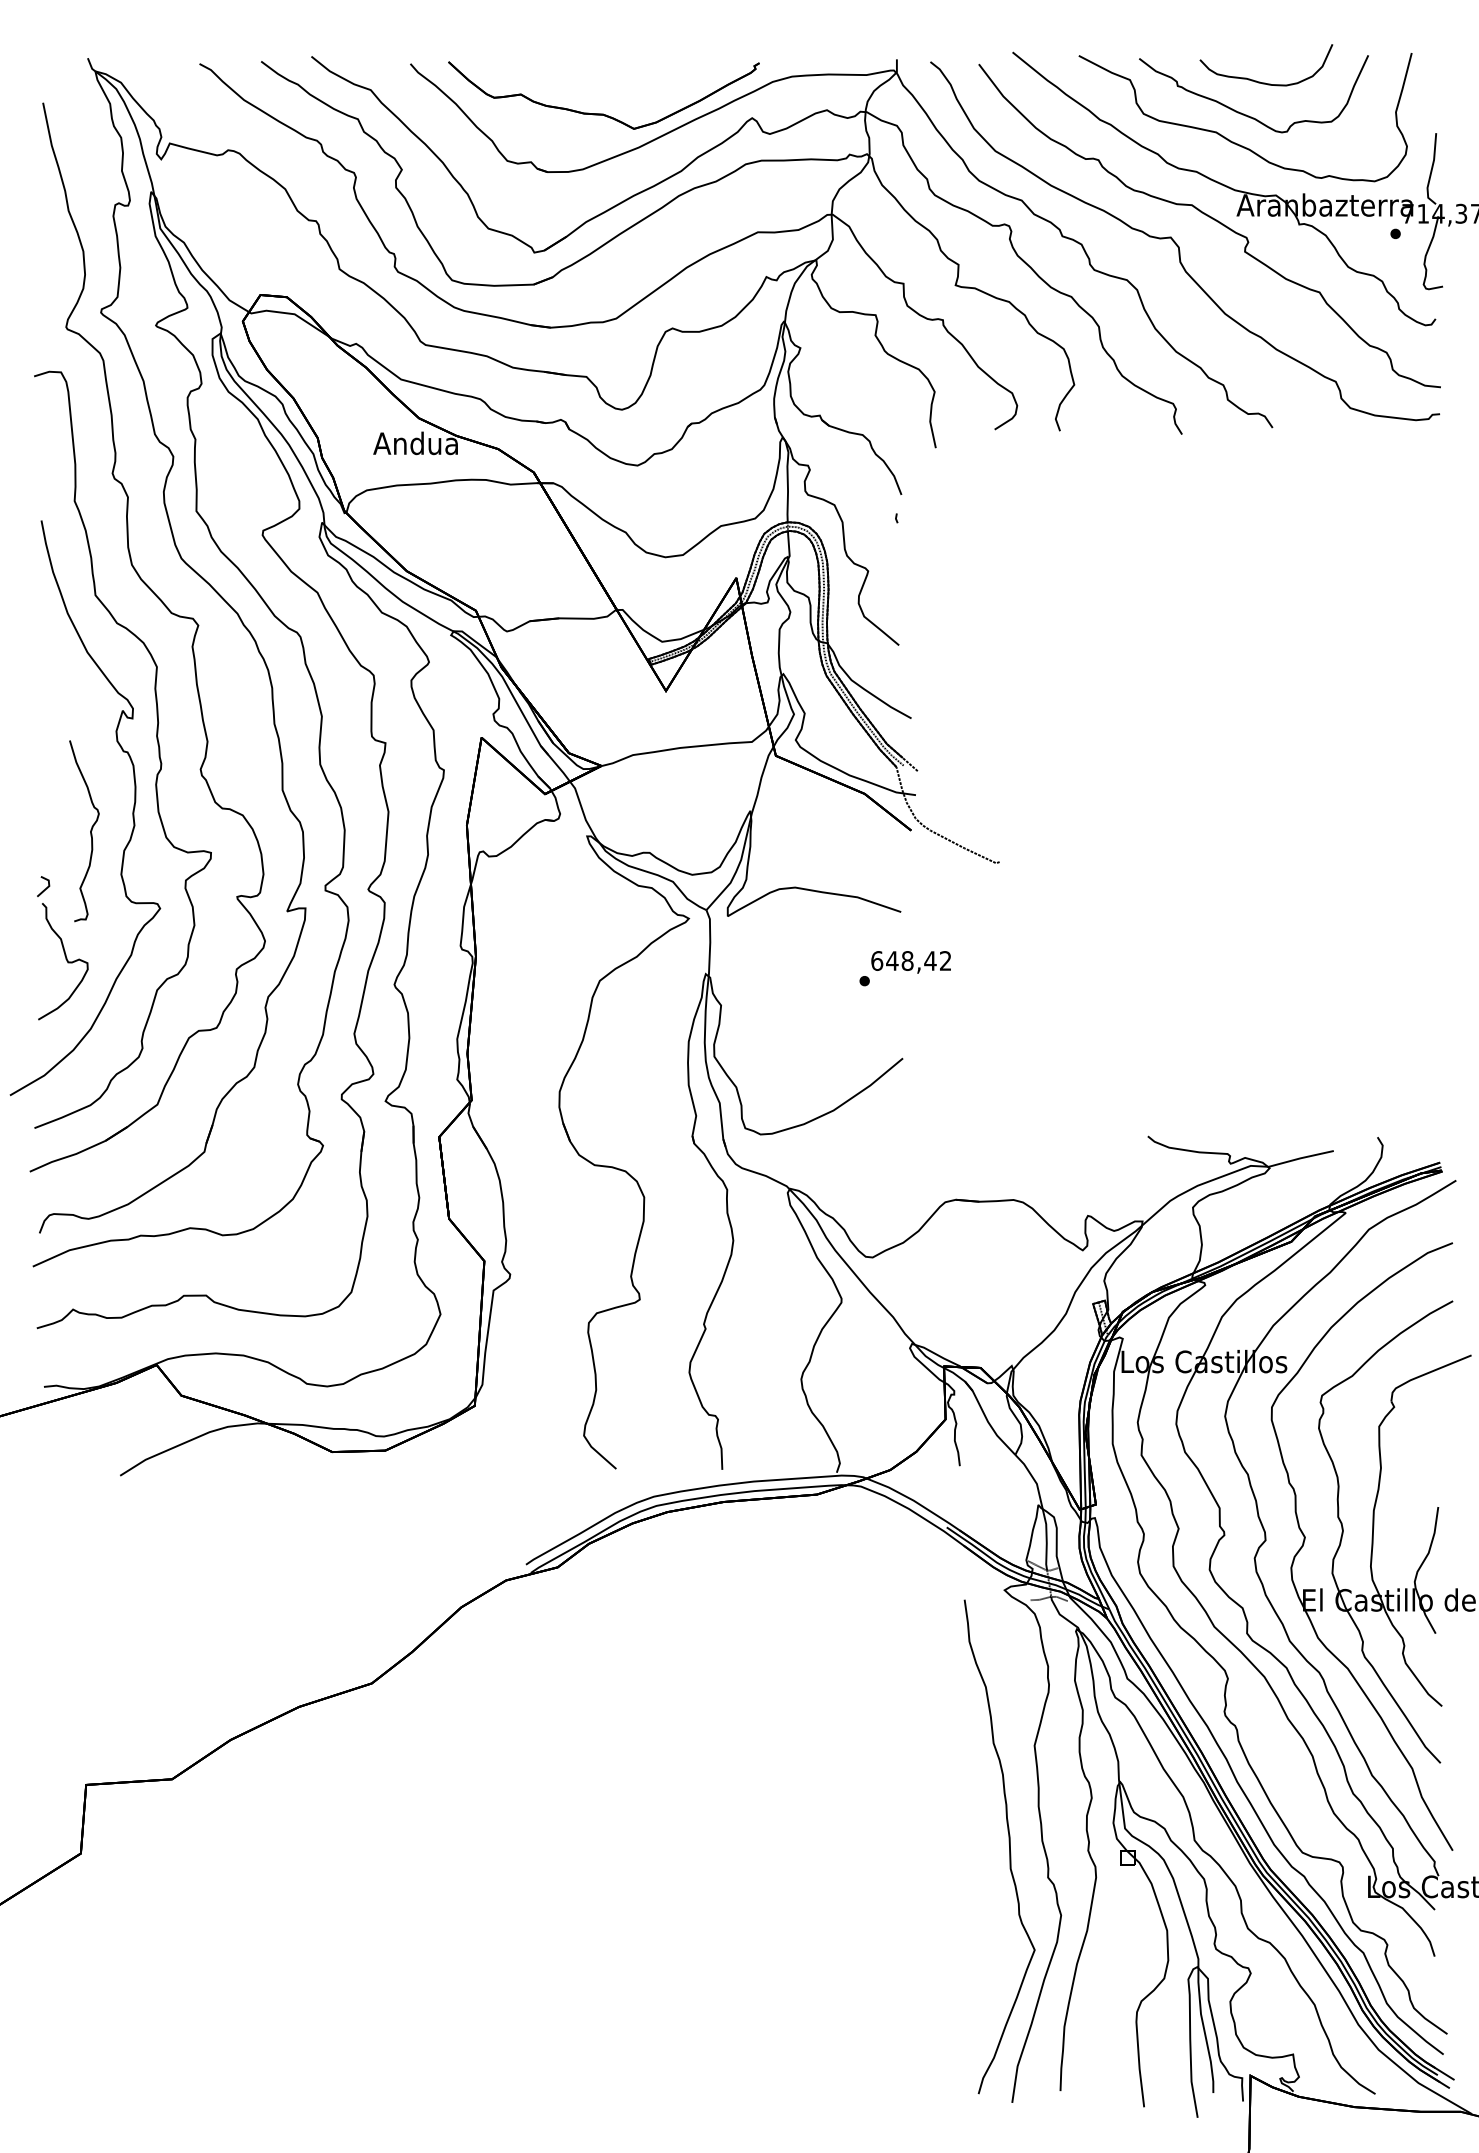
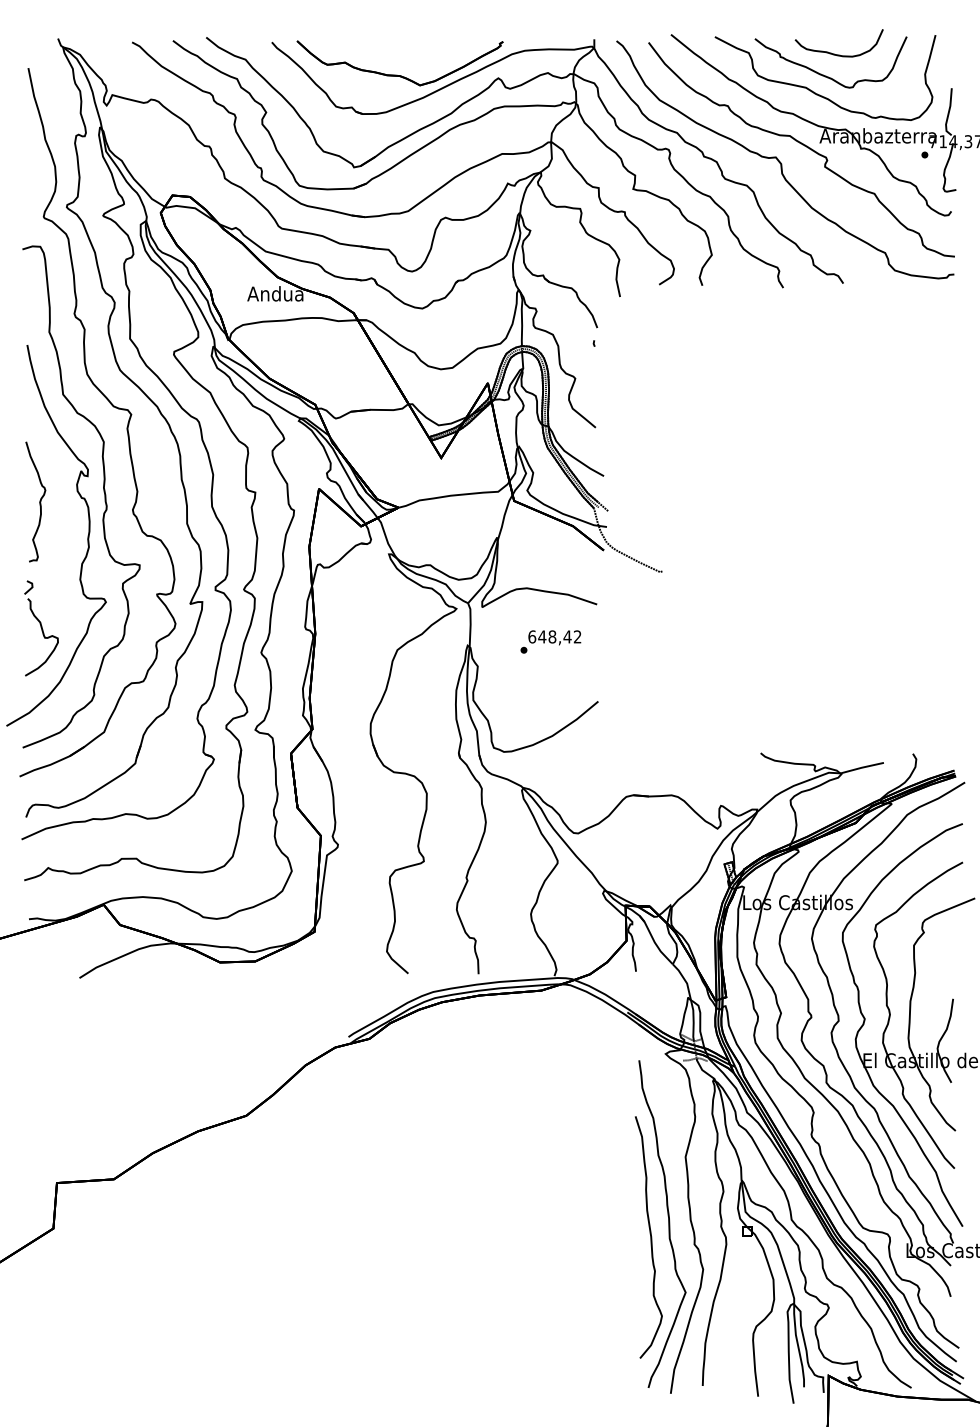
curve: (90, 830) -> (39, 501), moved
text: (904, 967) -> (550, 641), moved
curve: (981, 1867) -> (650, 1237), added

